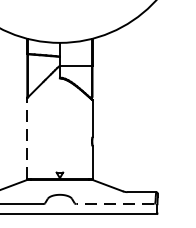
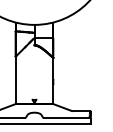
line: (27, 137) -> (15, 79), dashed -> solid
line: (115, 203) -> (66, 117), dashed -> solid

